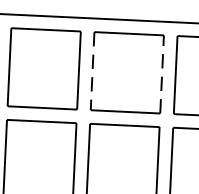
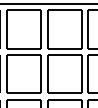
line: (91, 73) -> (47, 30), dashed -> solid
line: (161, 74) -> (81, 29), dashed -> solid

